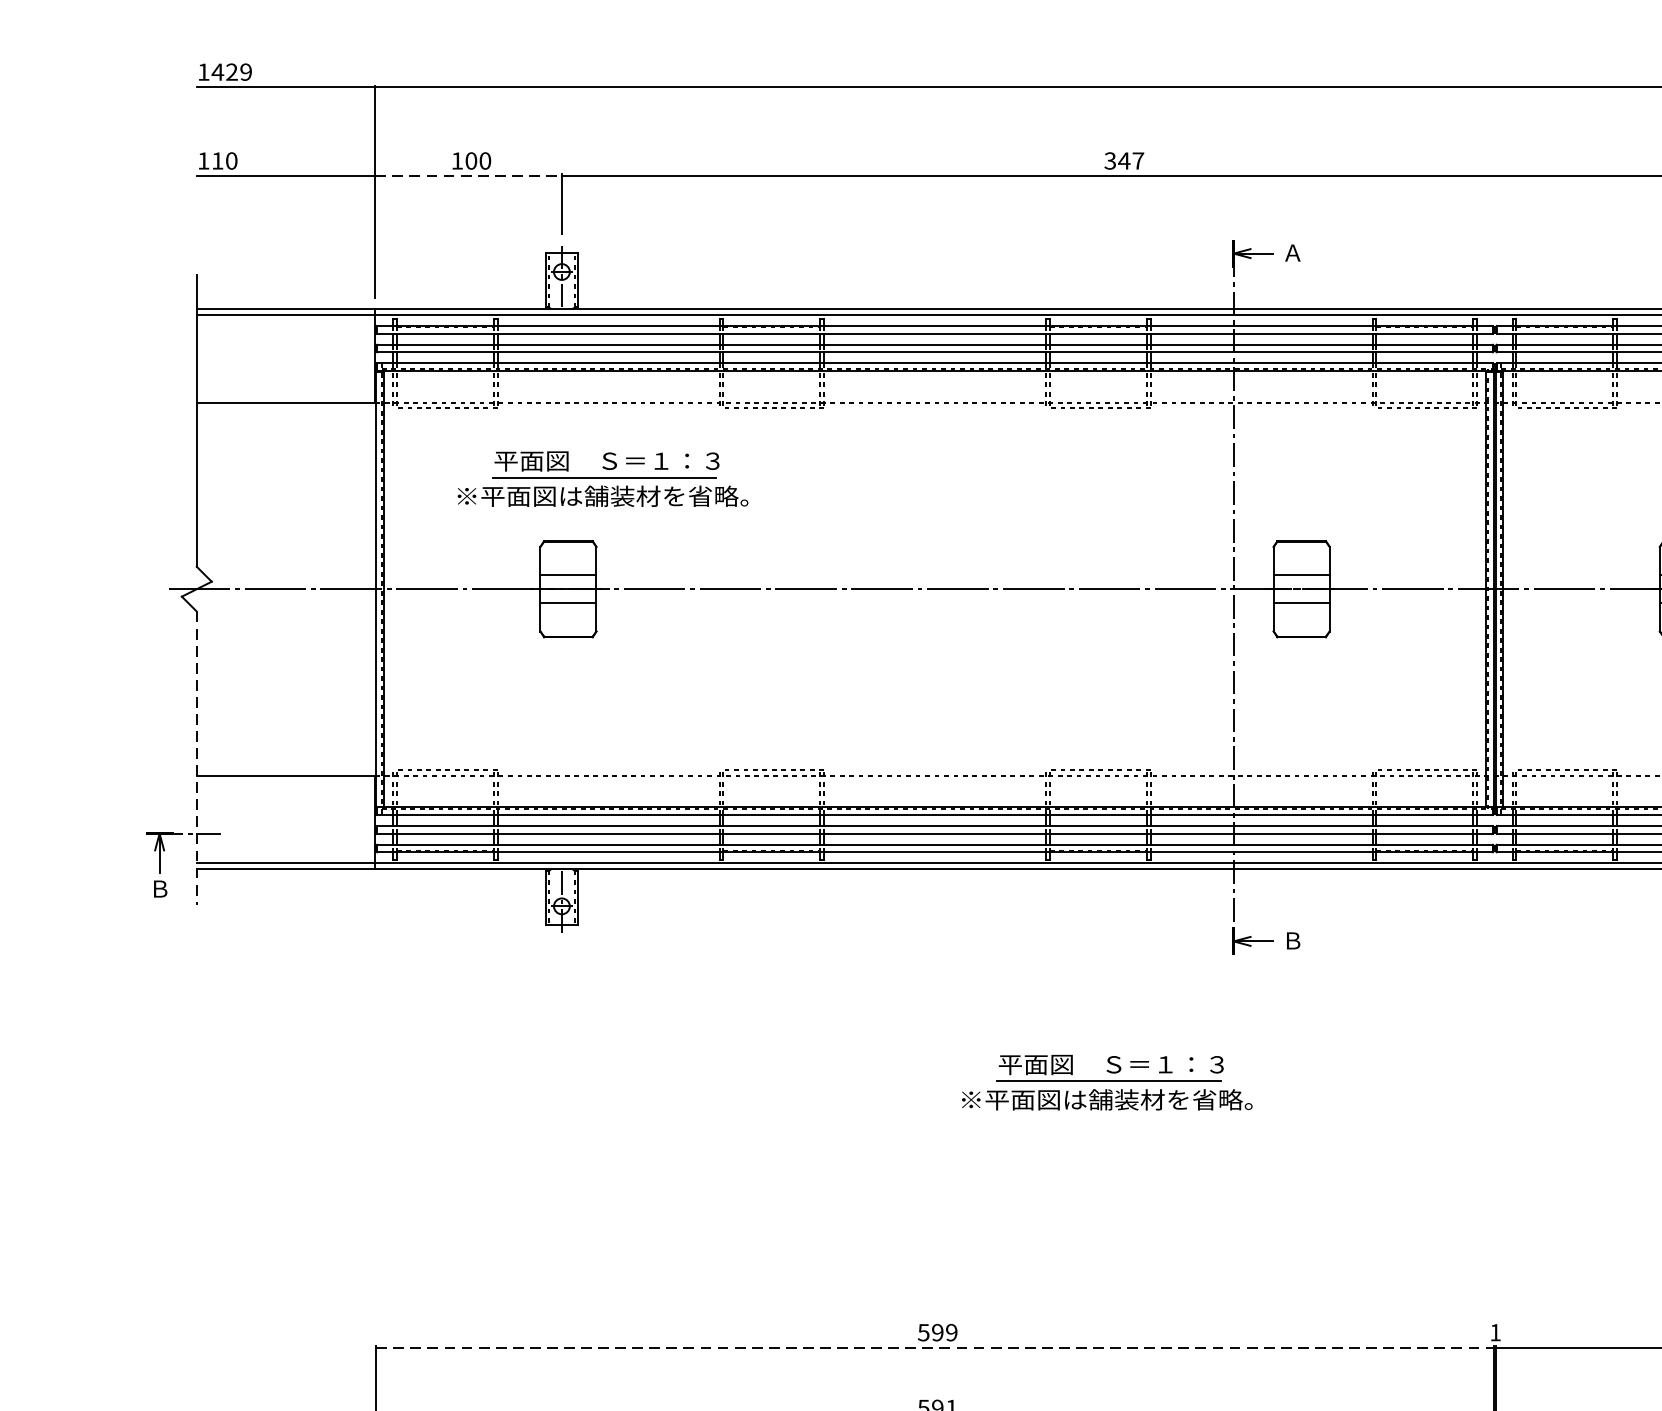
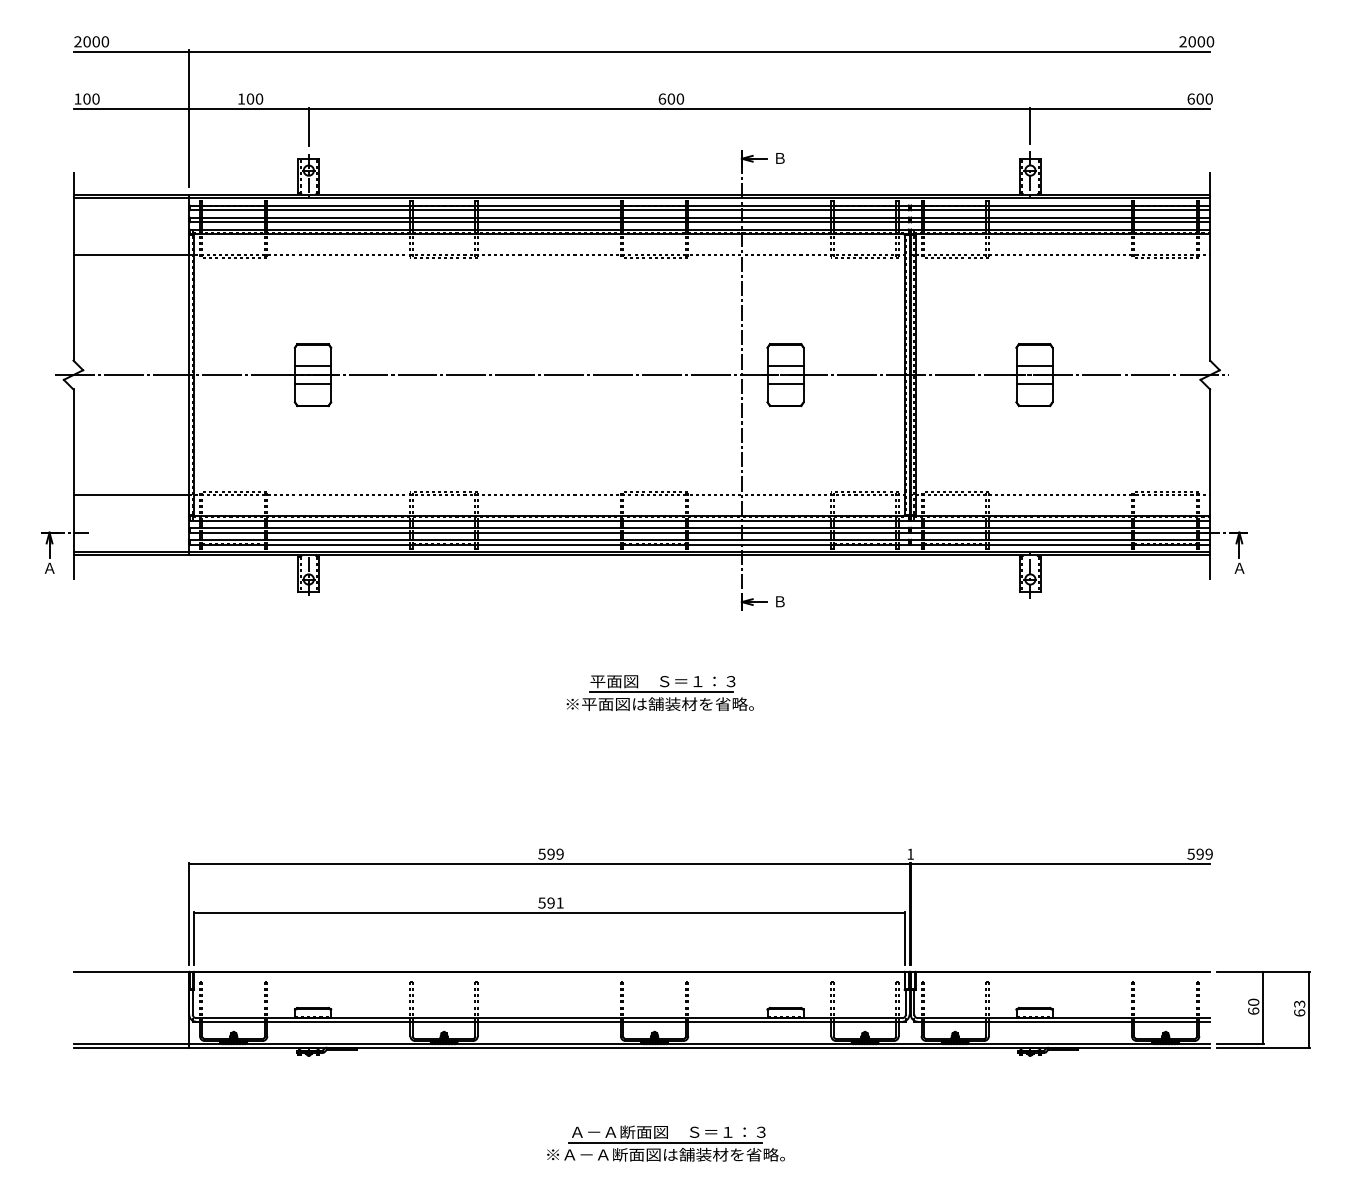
text: (224, 71) -> (91, 41), 1429 -> 2000
text: (216, 160) -> (86, 98), 110 -> 100
text: (1124, 160) -> (671, 98), 347 -> 600
line: (469, 175) -> (249, 108), dashed -> solid
text: (1292, 253) -> (779, 158), Ａ -> Ｂ
part: (601, 479) -> (334, 304), removed
line: (196, 758) -> (73, 484), dashed -> solid
text: (159, 887) -> (49, 567), Ｂ -> Ａ
line: (935, 1346) -> (549, 863), dashed -> solid

